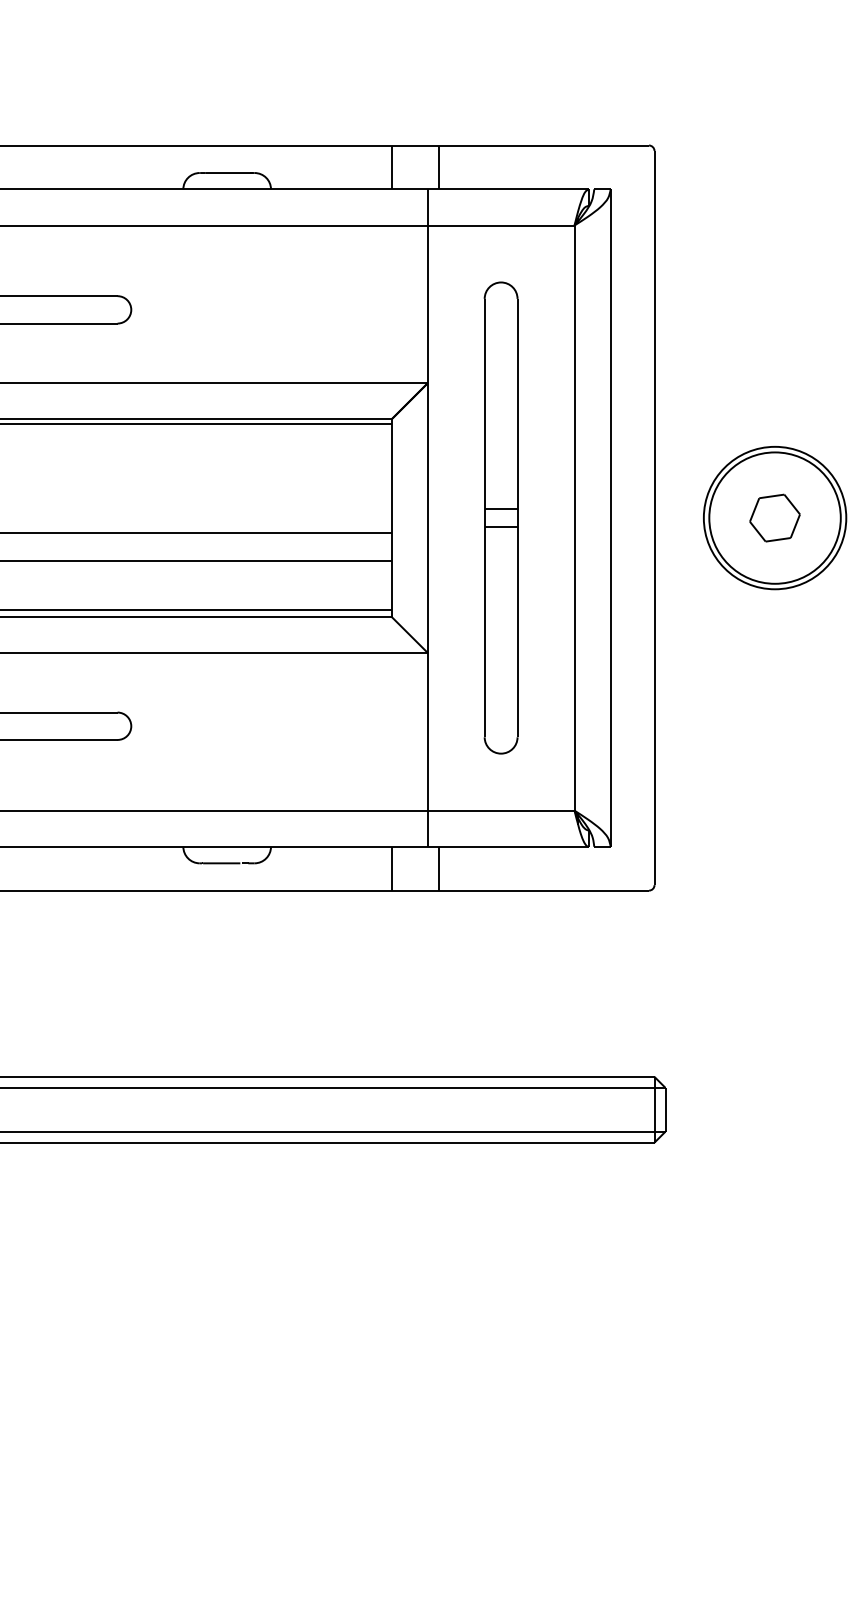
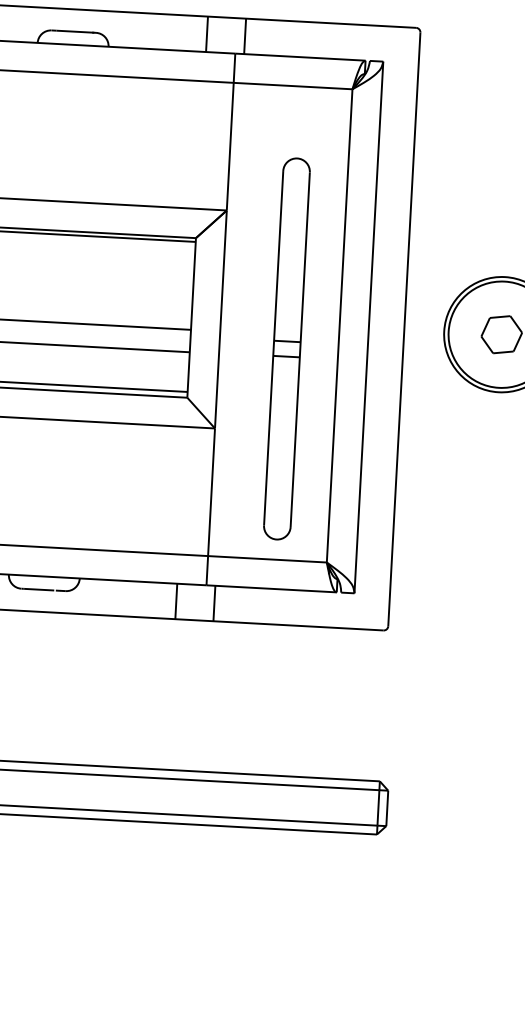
part: (500, 517) -> (286, 348), moved

